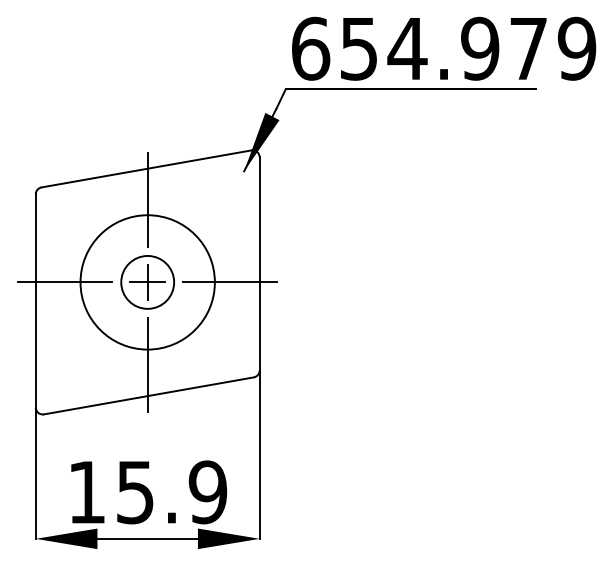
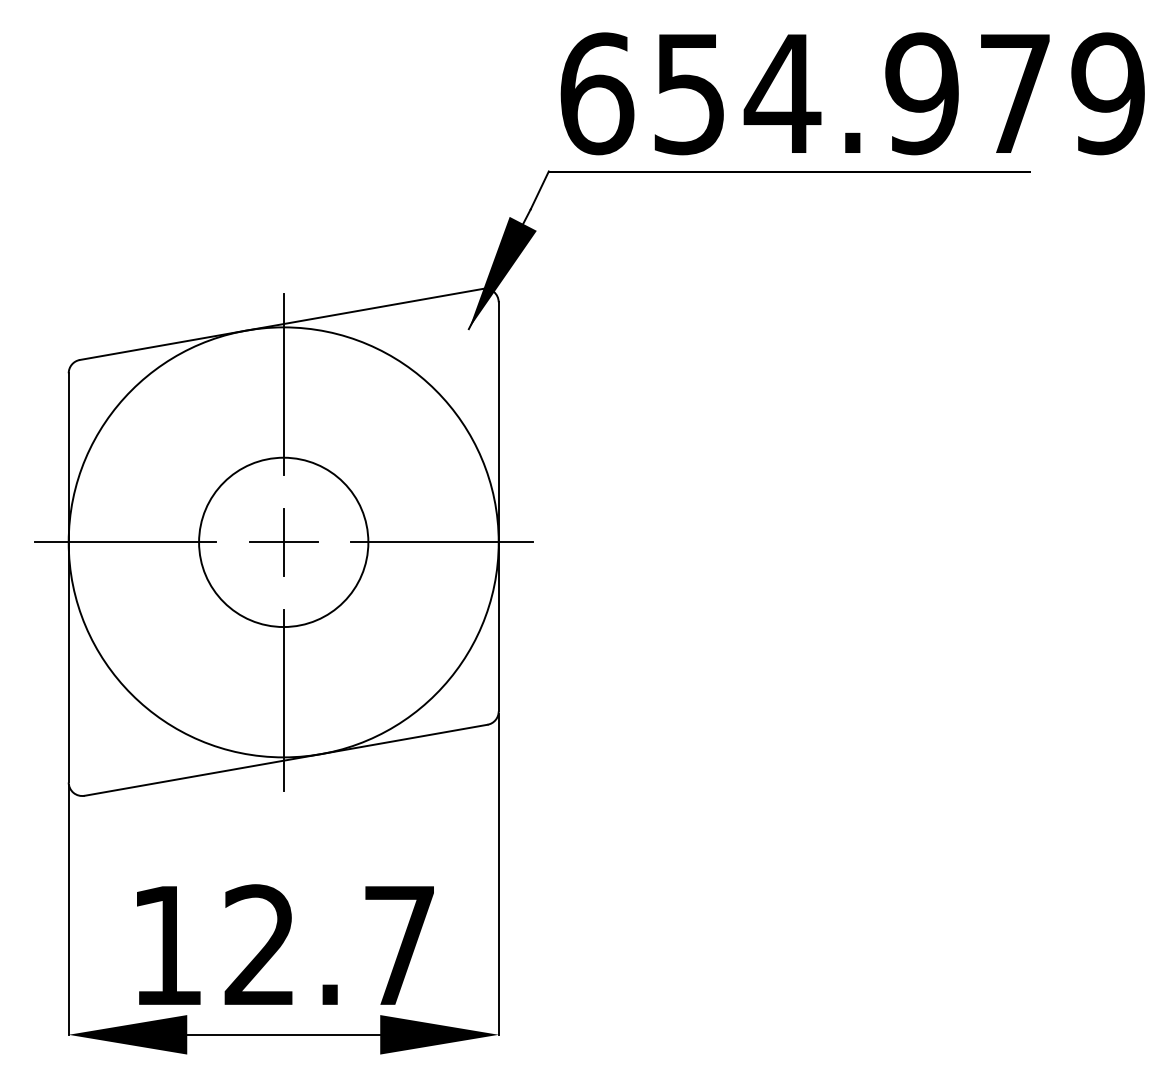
circle: (147, 282) -> (283, 542), size x1.67
circle: (147, 282) -> (283, 542), size x1.67
text: (172, 492) -> (331, 945), 15.9 -> 12.7

